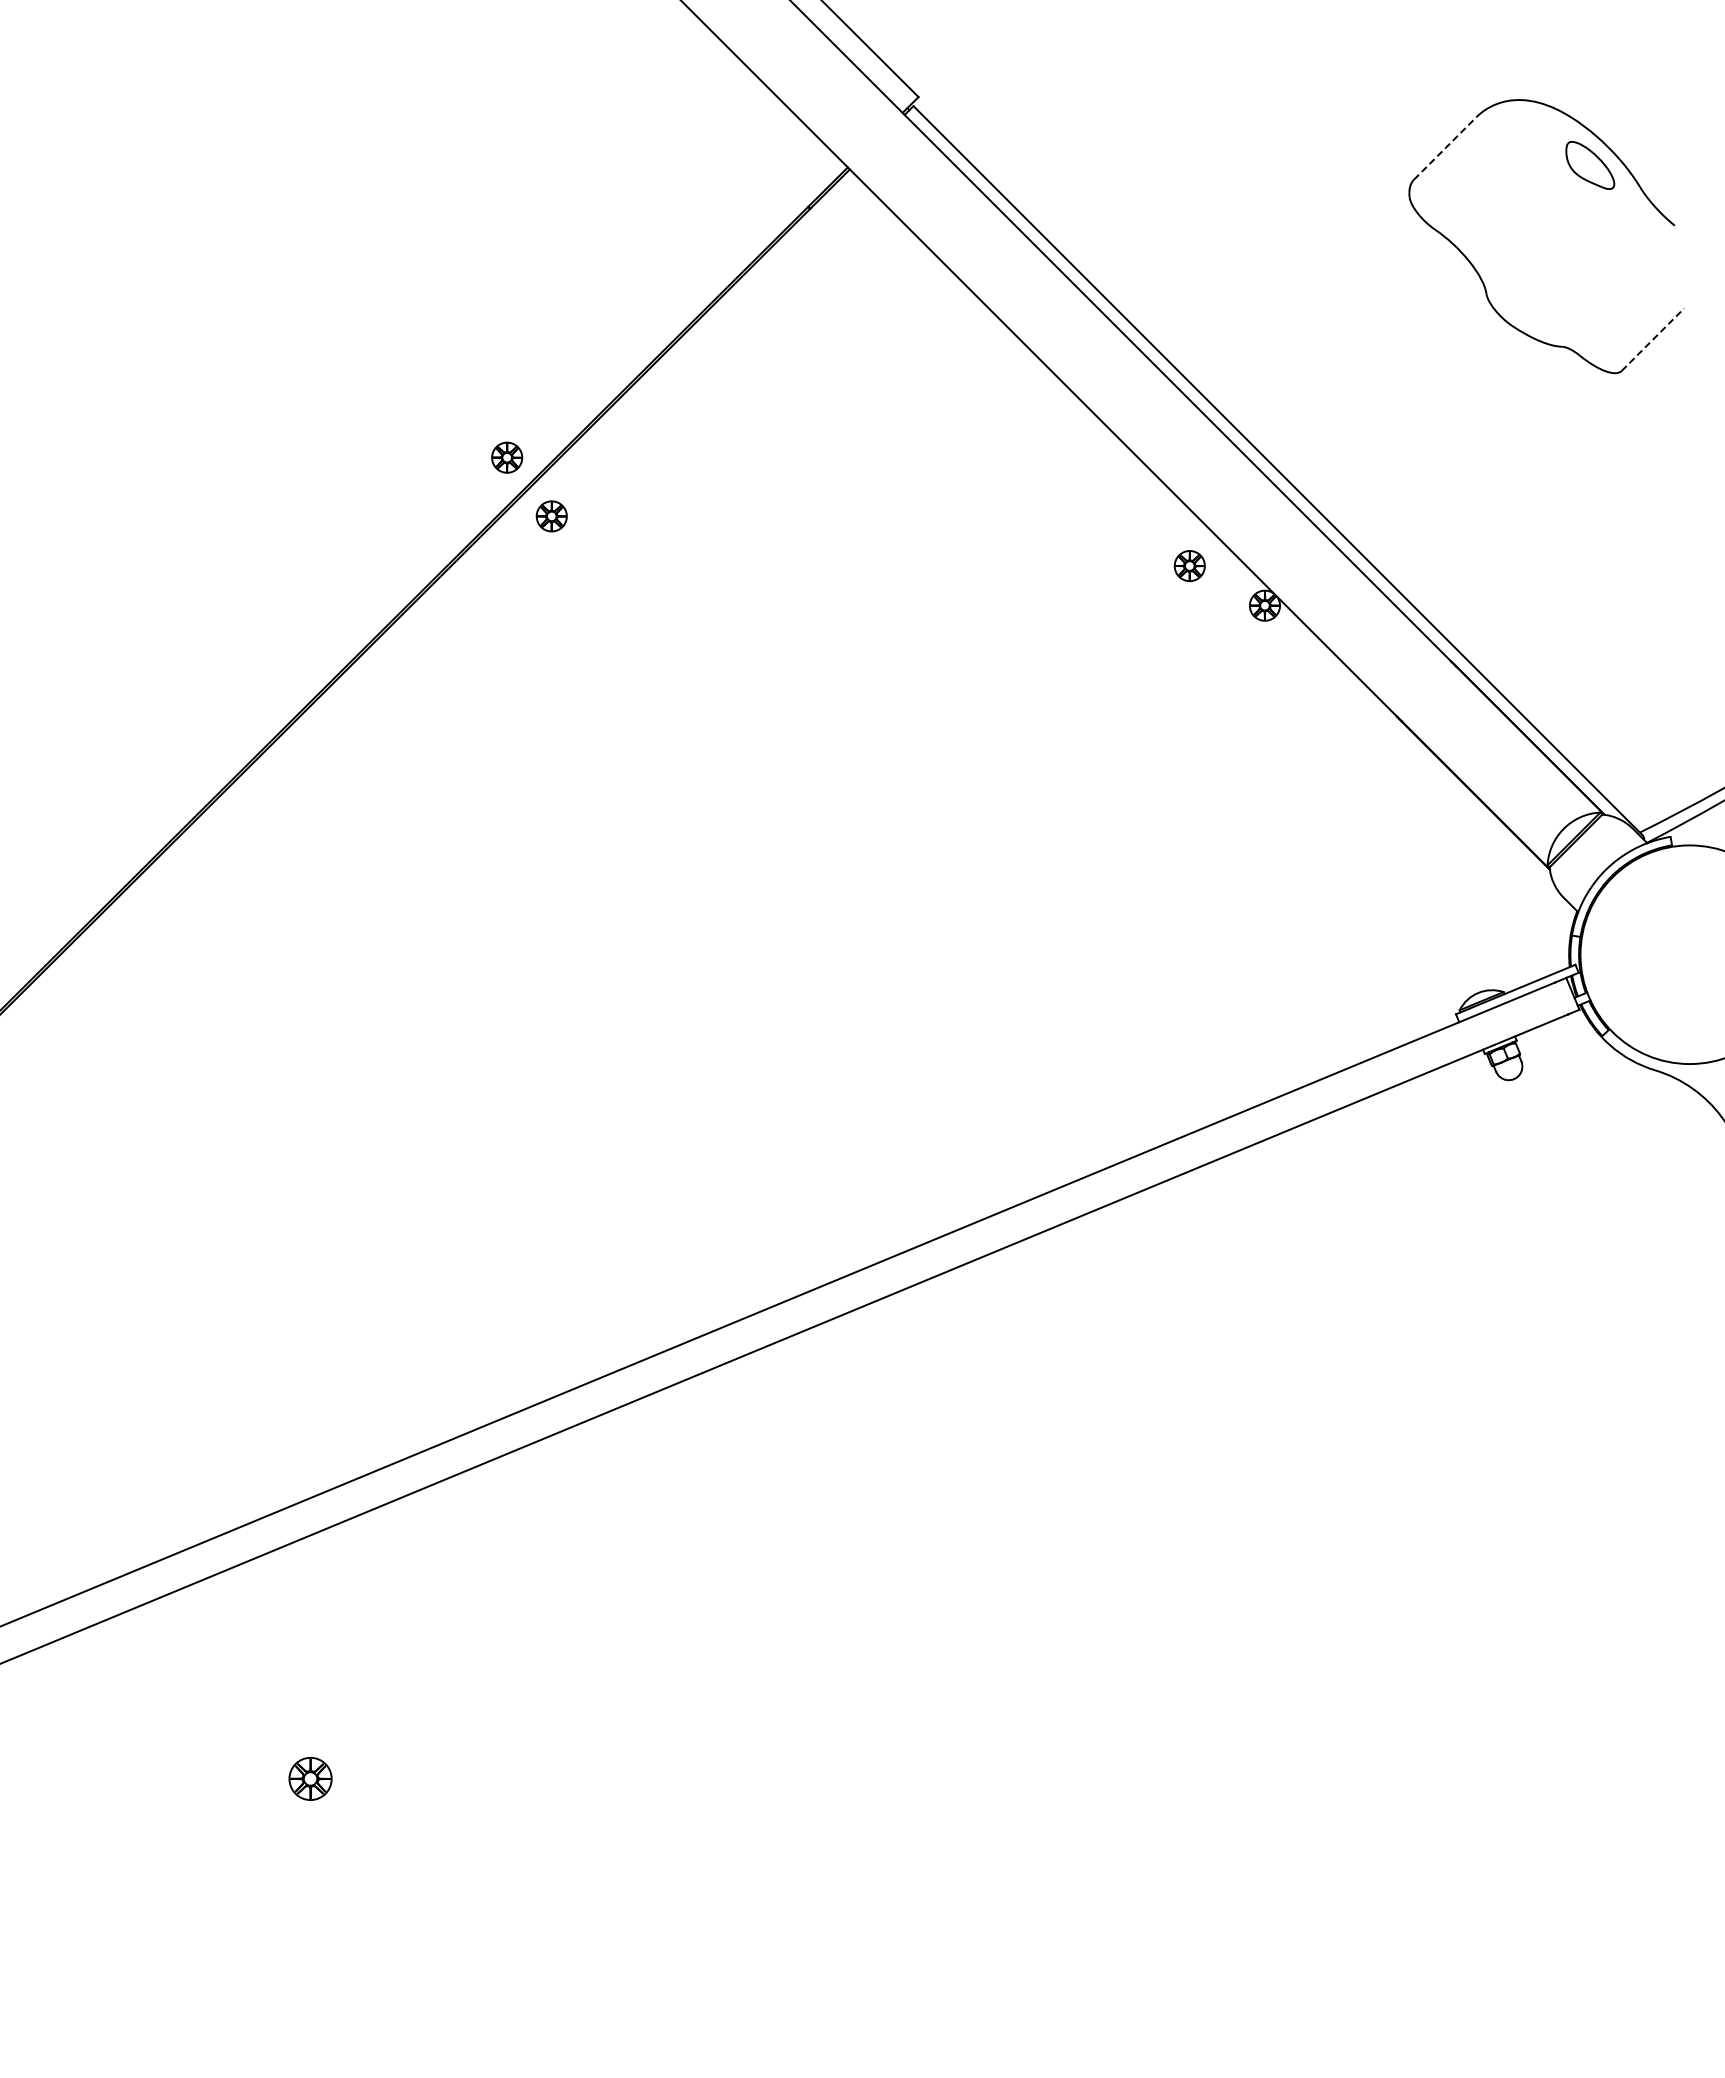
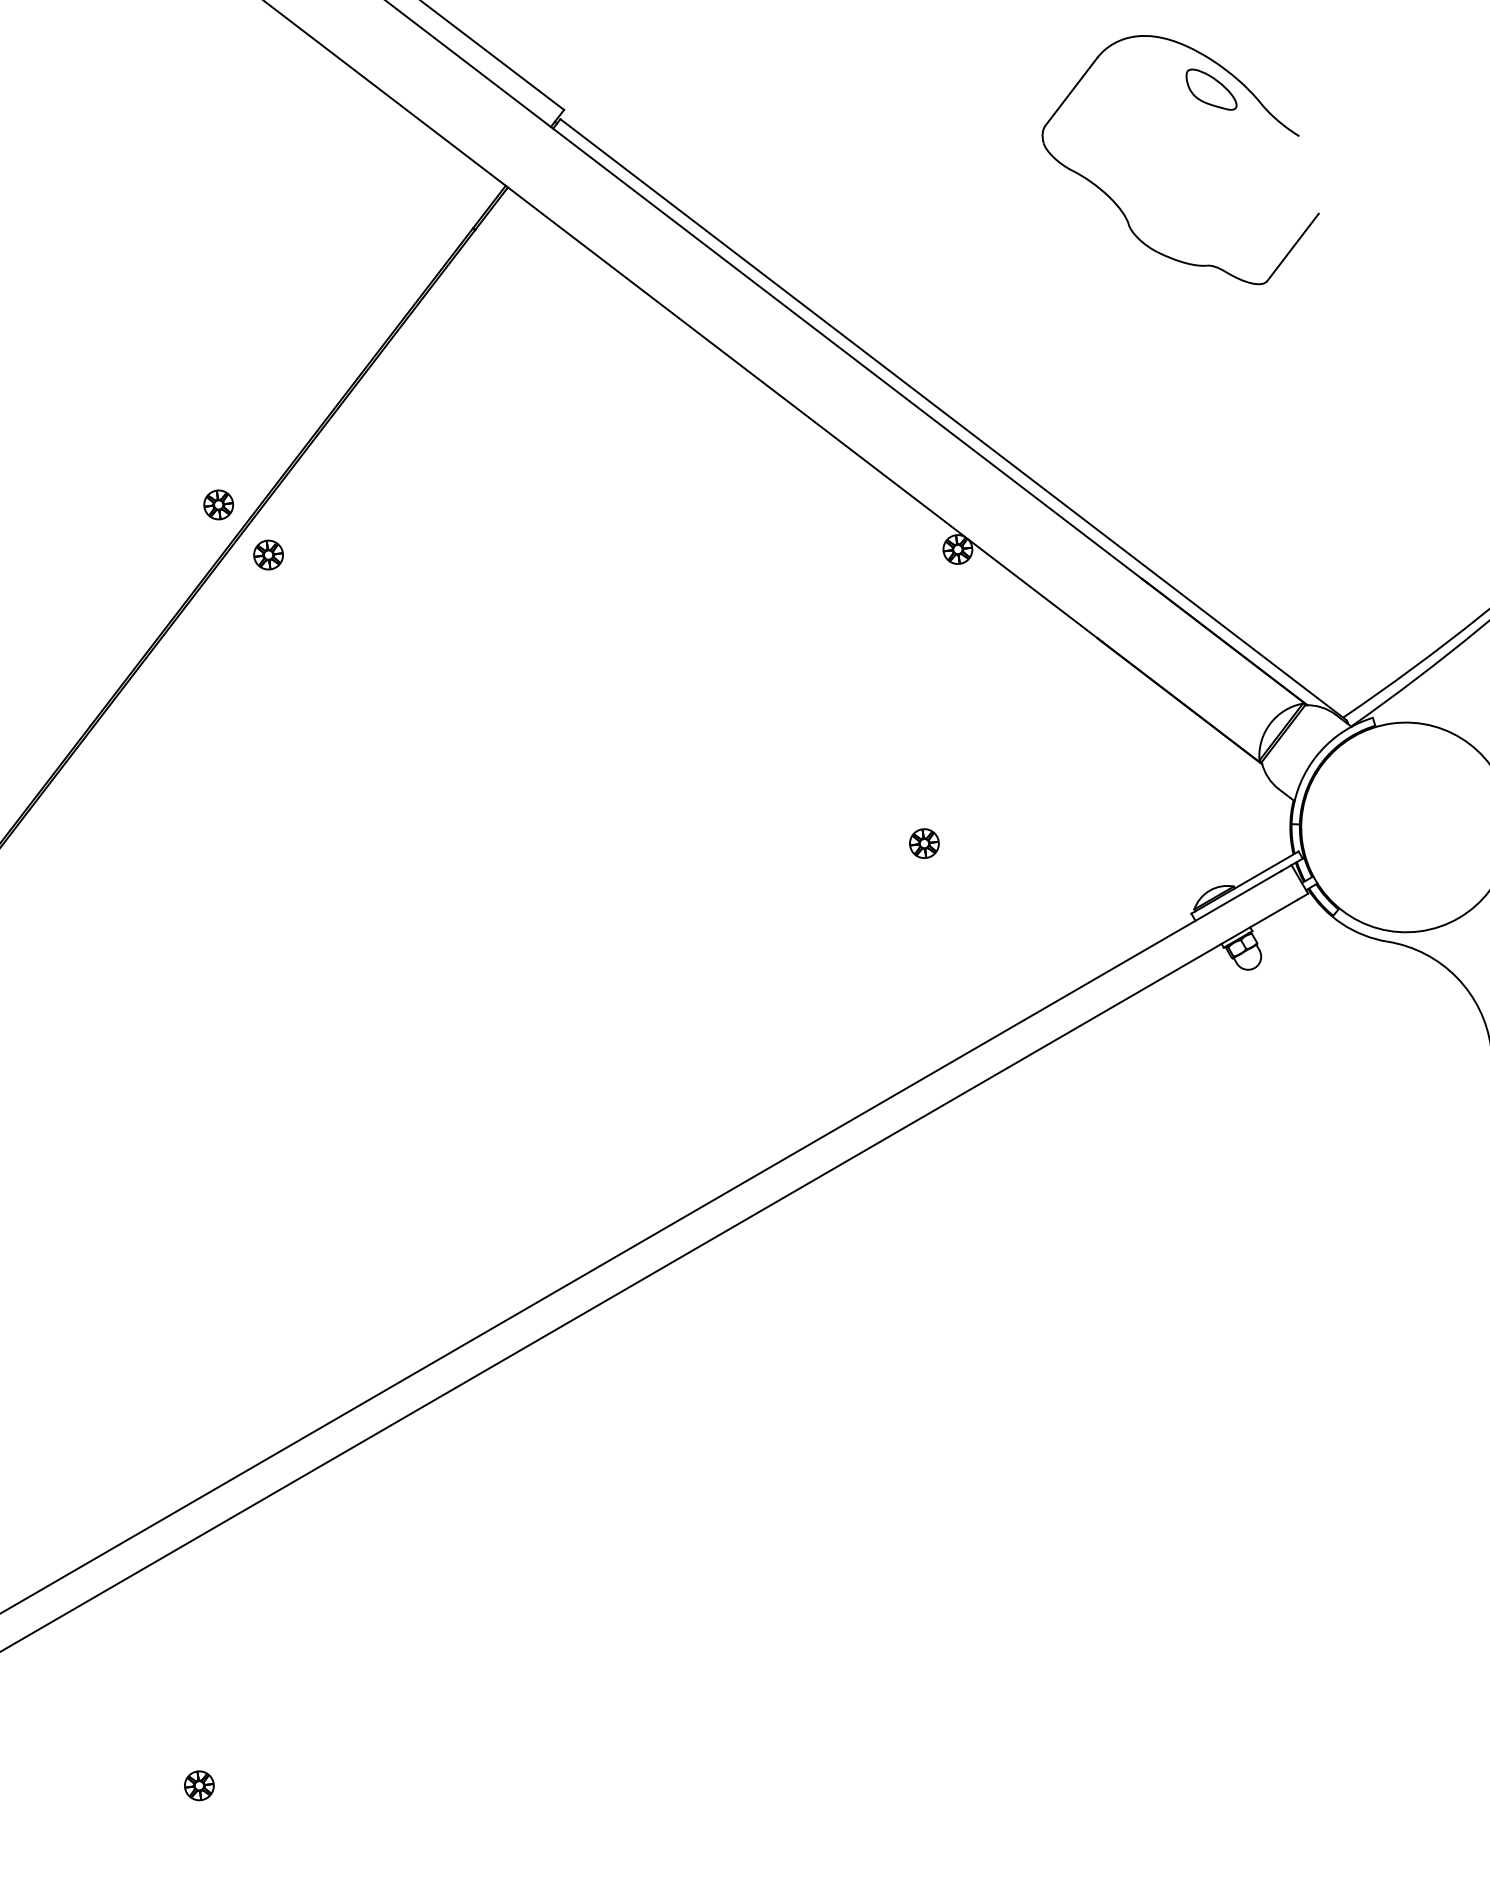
line: (1445, 148) -> (1071, 91), dashed -> solid
line: (1653, 339) -> (1293, 247), dashed -> solid
part: (1189, 565) -> (924, 843), moved
part: (310, 1778) -> (199, 1785), size x0.71

